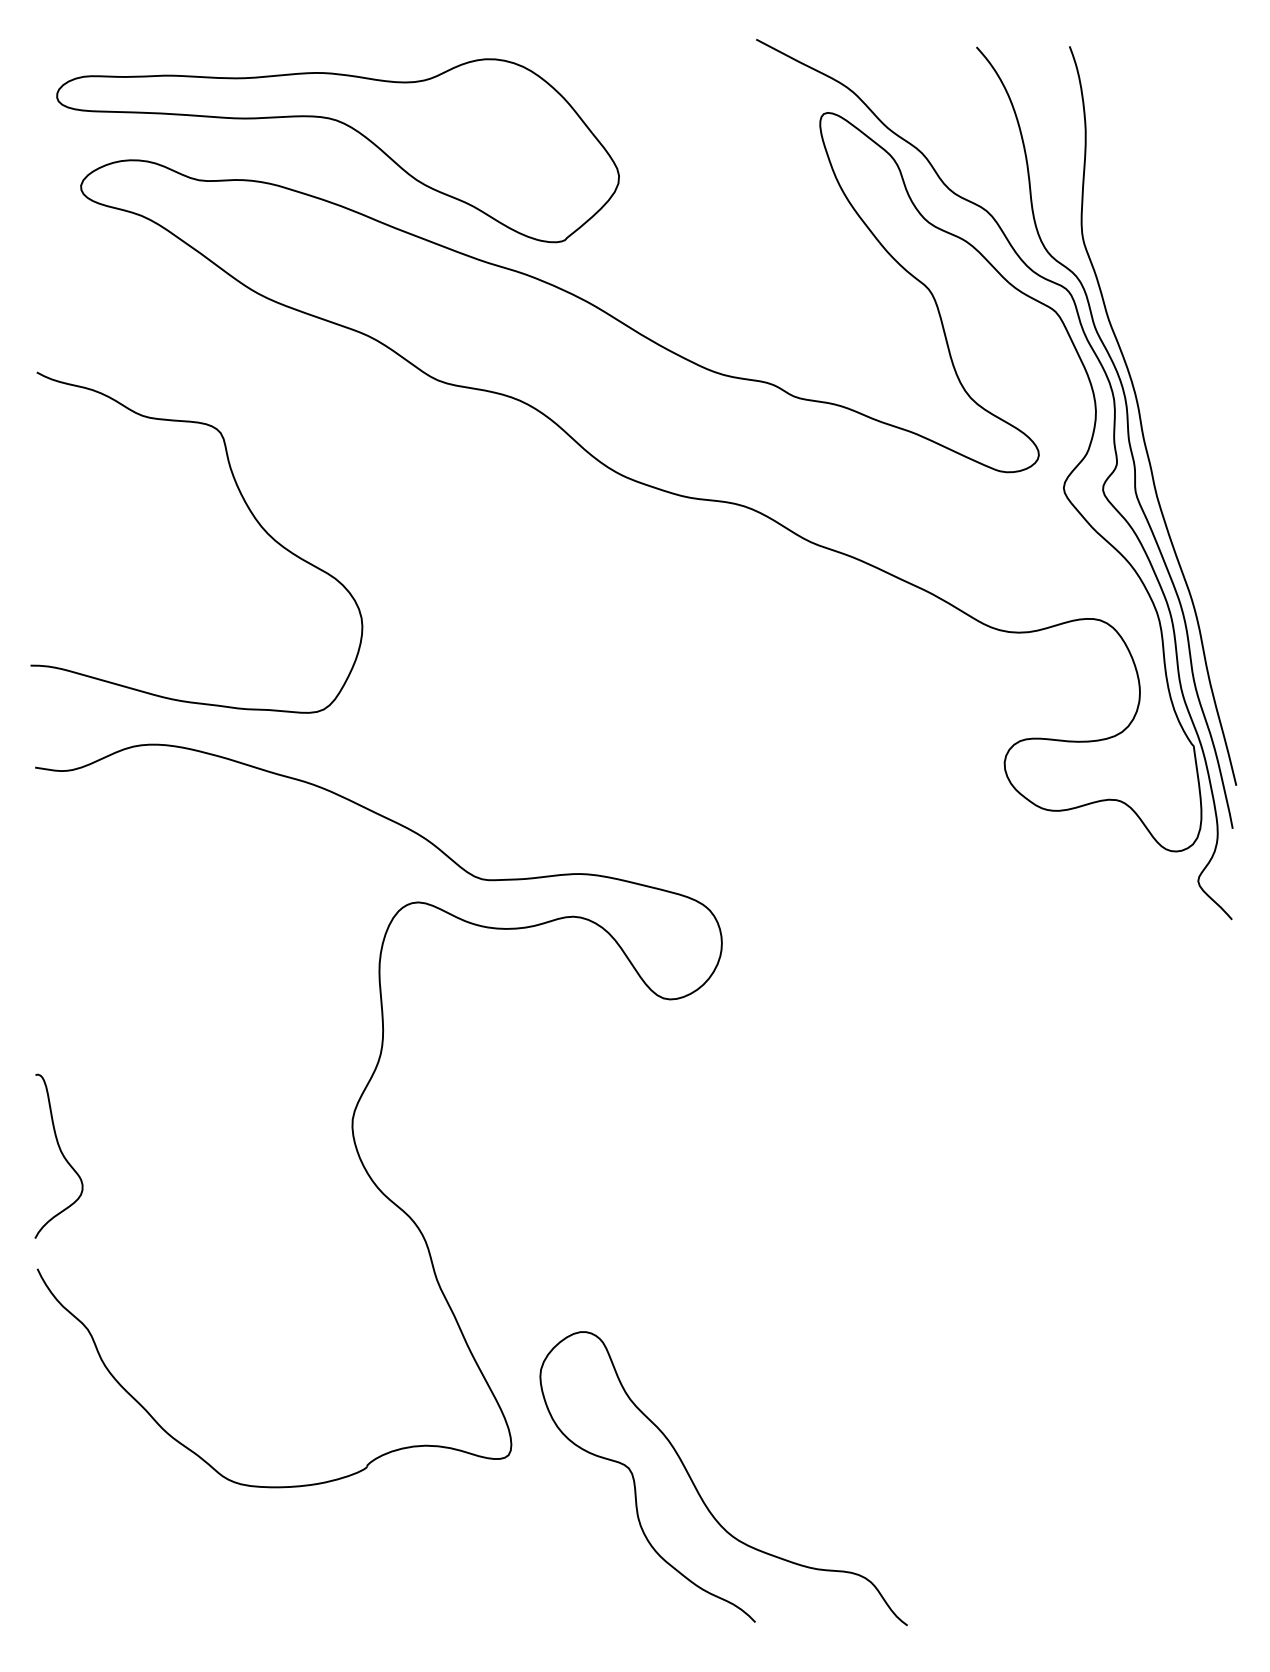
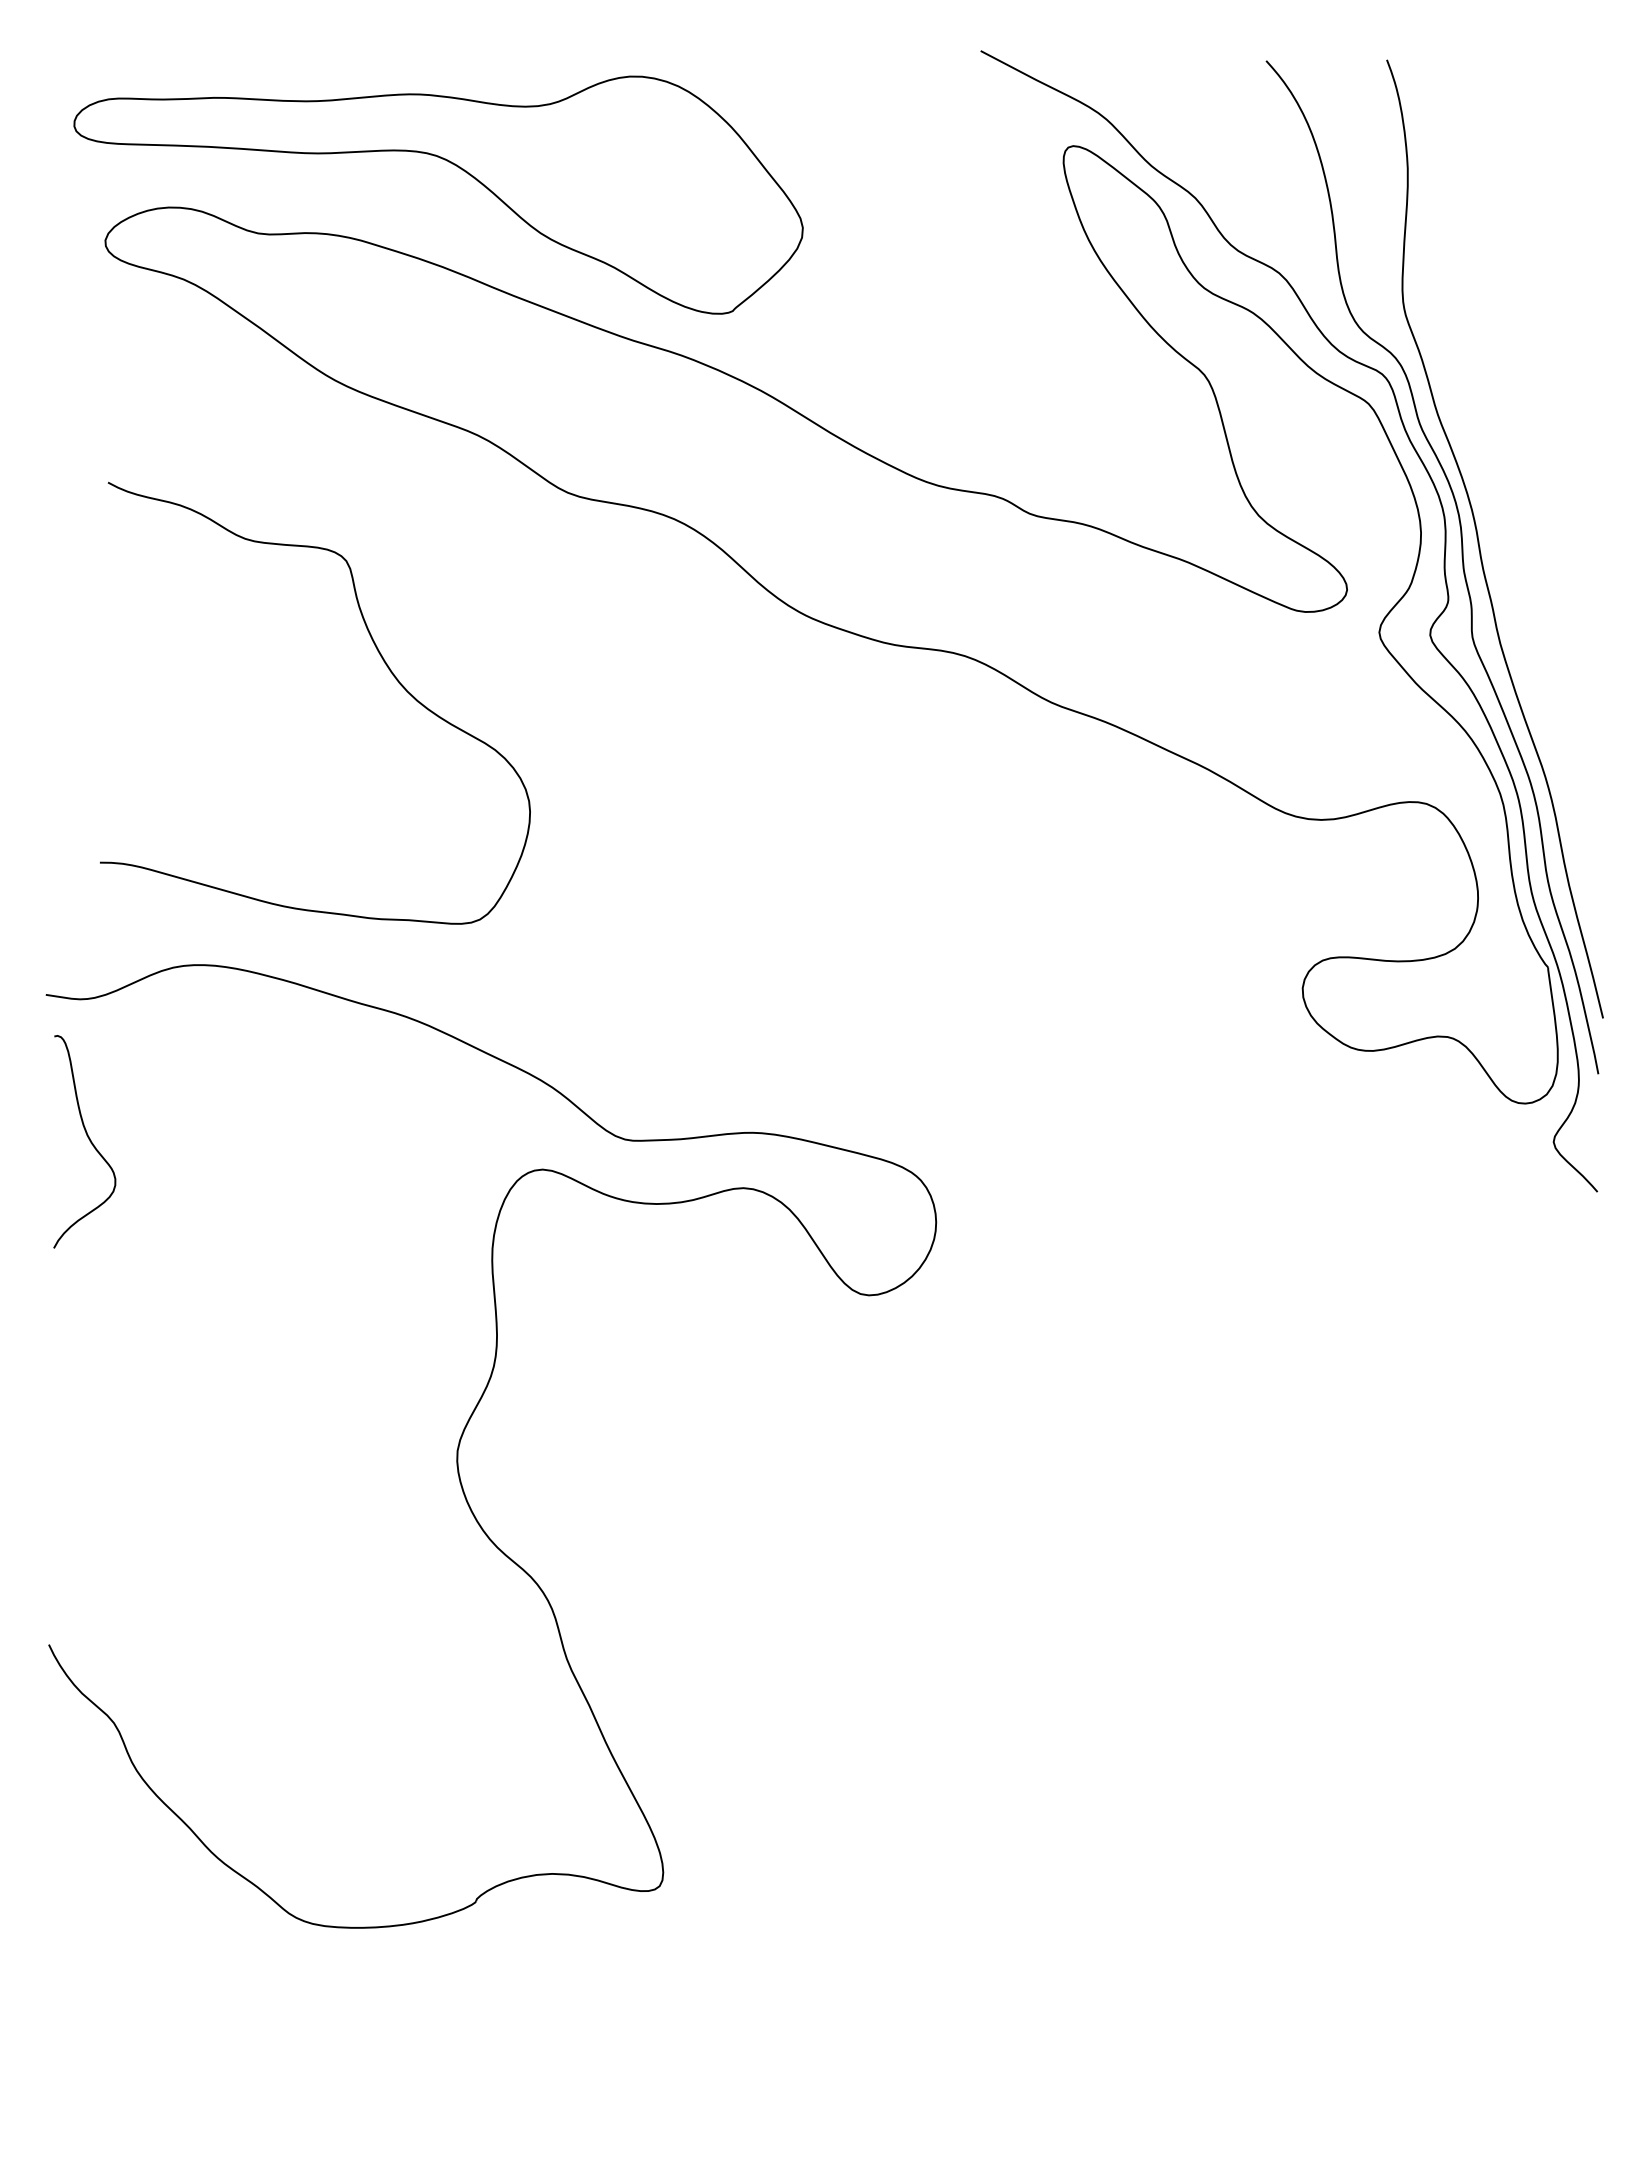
curve: (250, 512) -> (384, 663), moved
curve: (61, 1154) -> (88, 1139), moved
curve: (698, 1490) -> (905, 1932), removed

